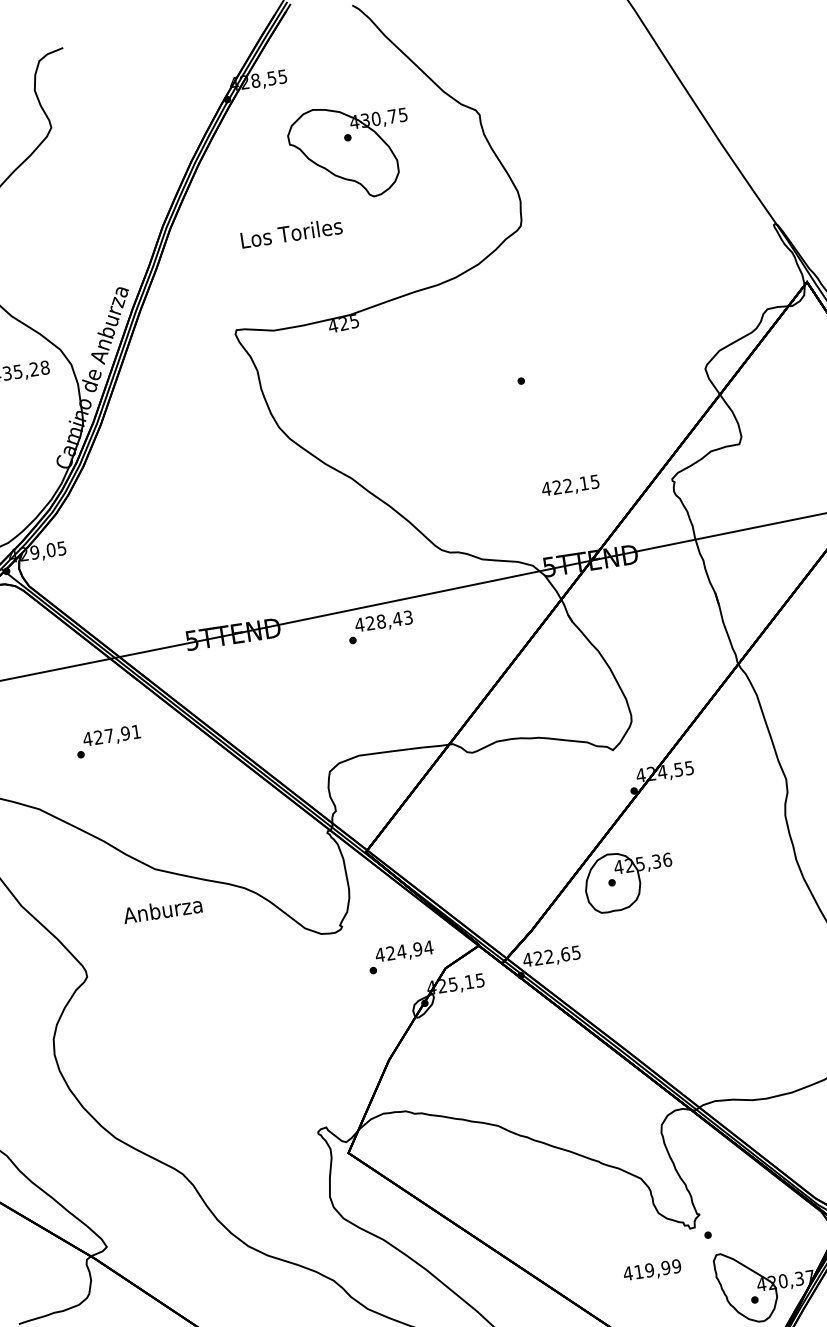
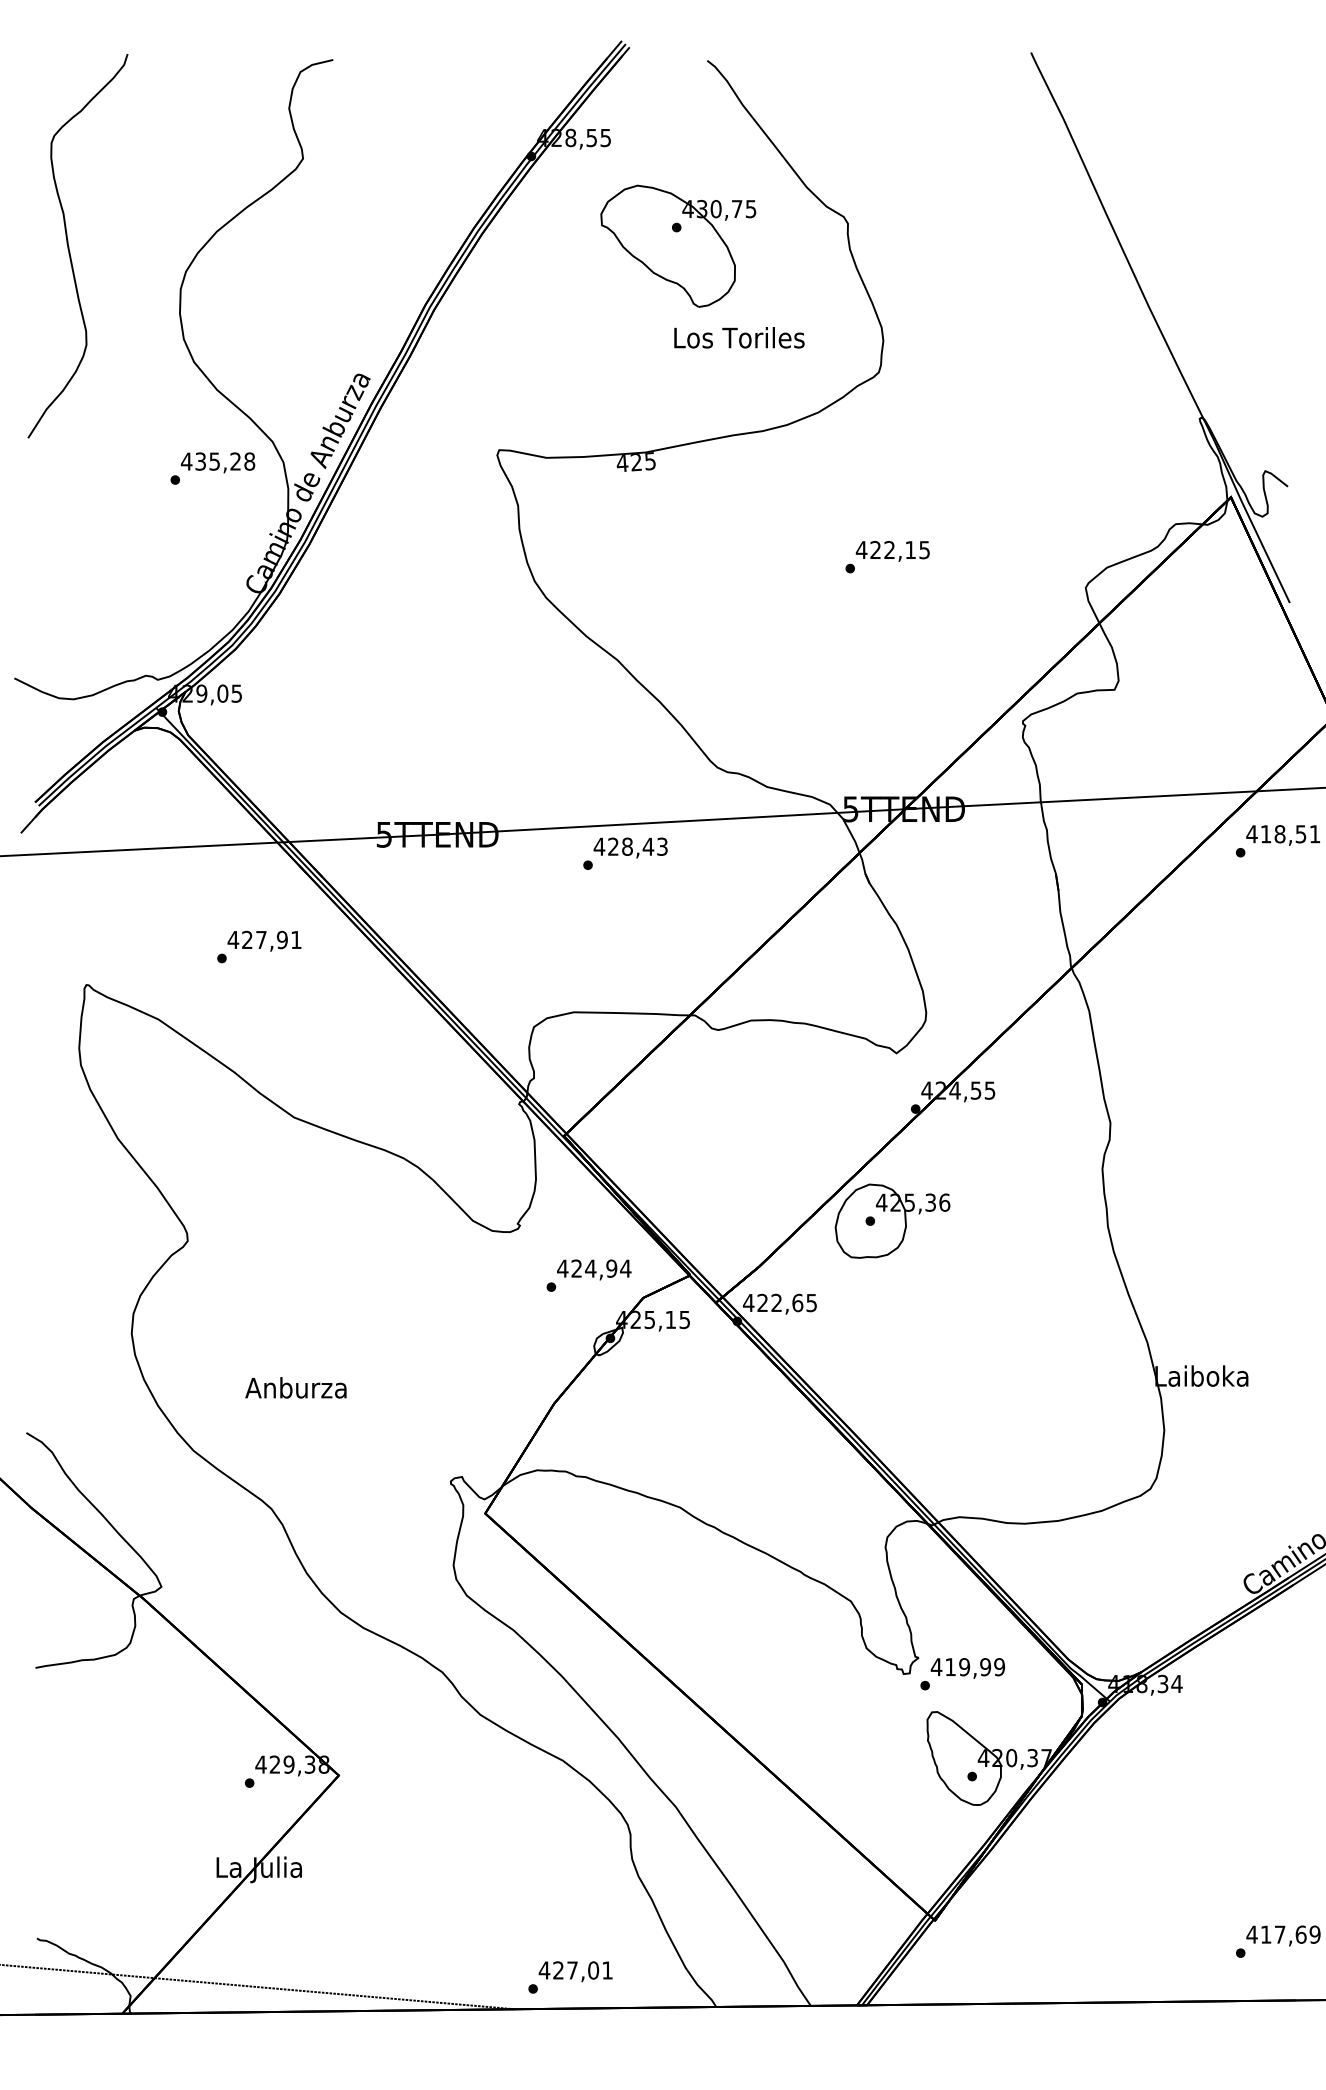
text: (291, 232) -> (739, 337), moved
text: (570, 486) -> (892, 551), moved
text: (162, 910) -> (295, 1387), moved
text: (652, 1271) -> (967, 1668), moved

